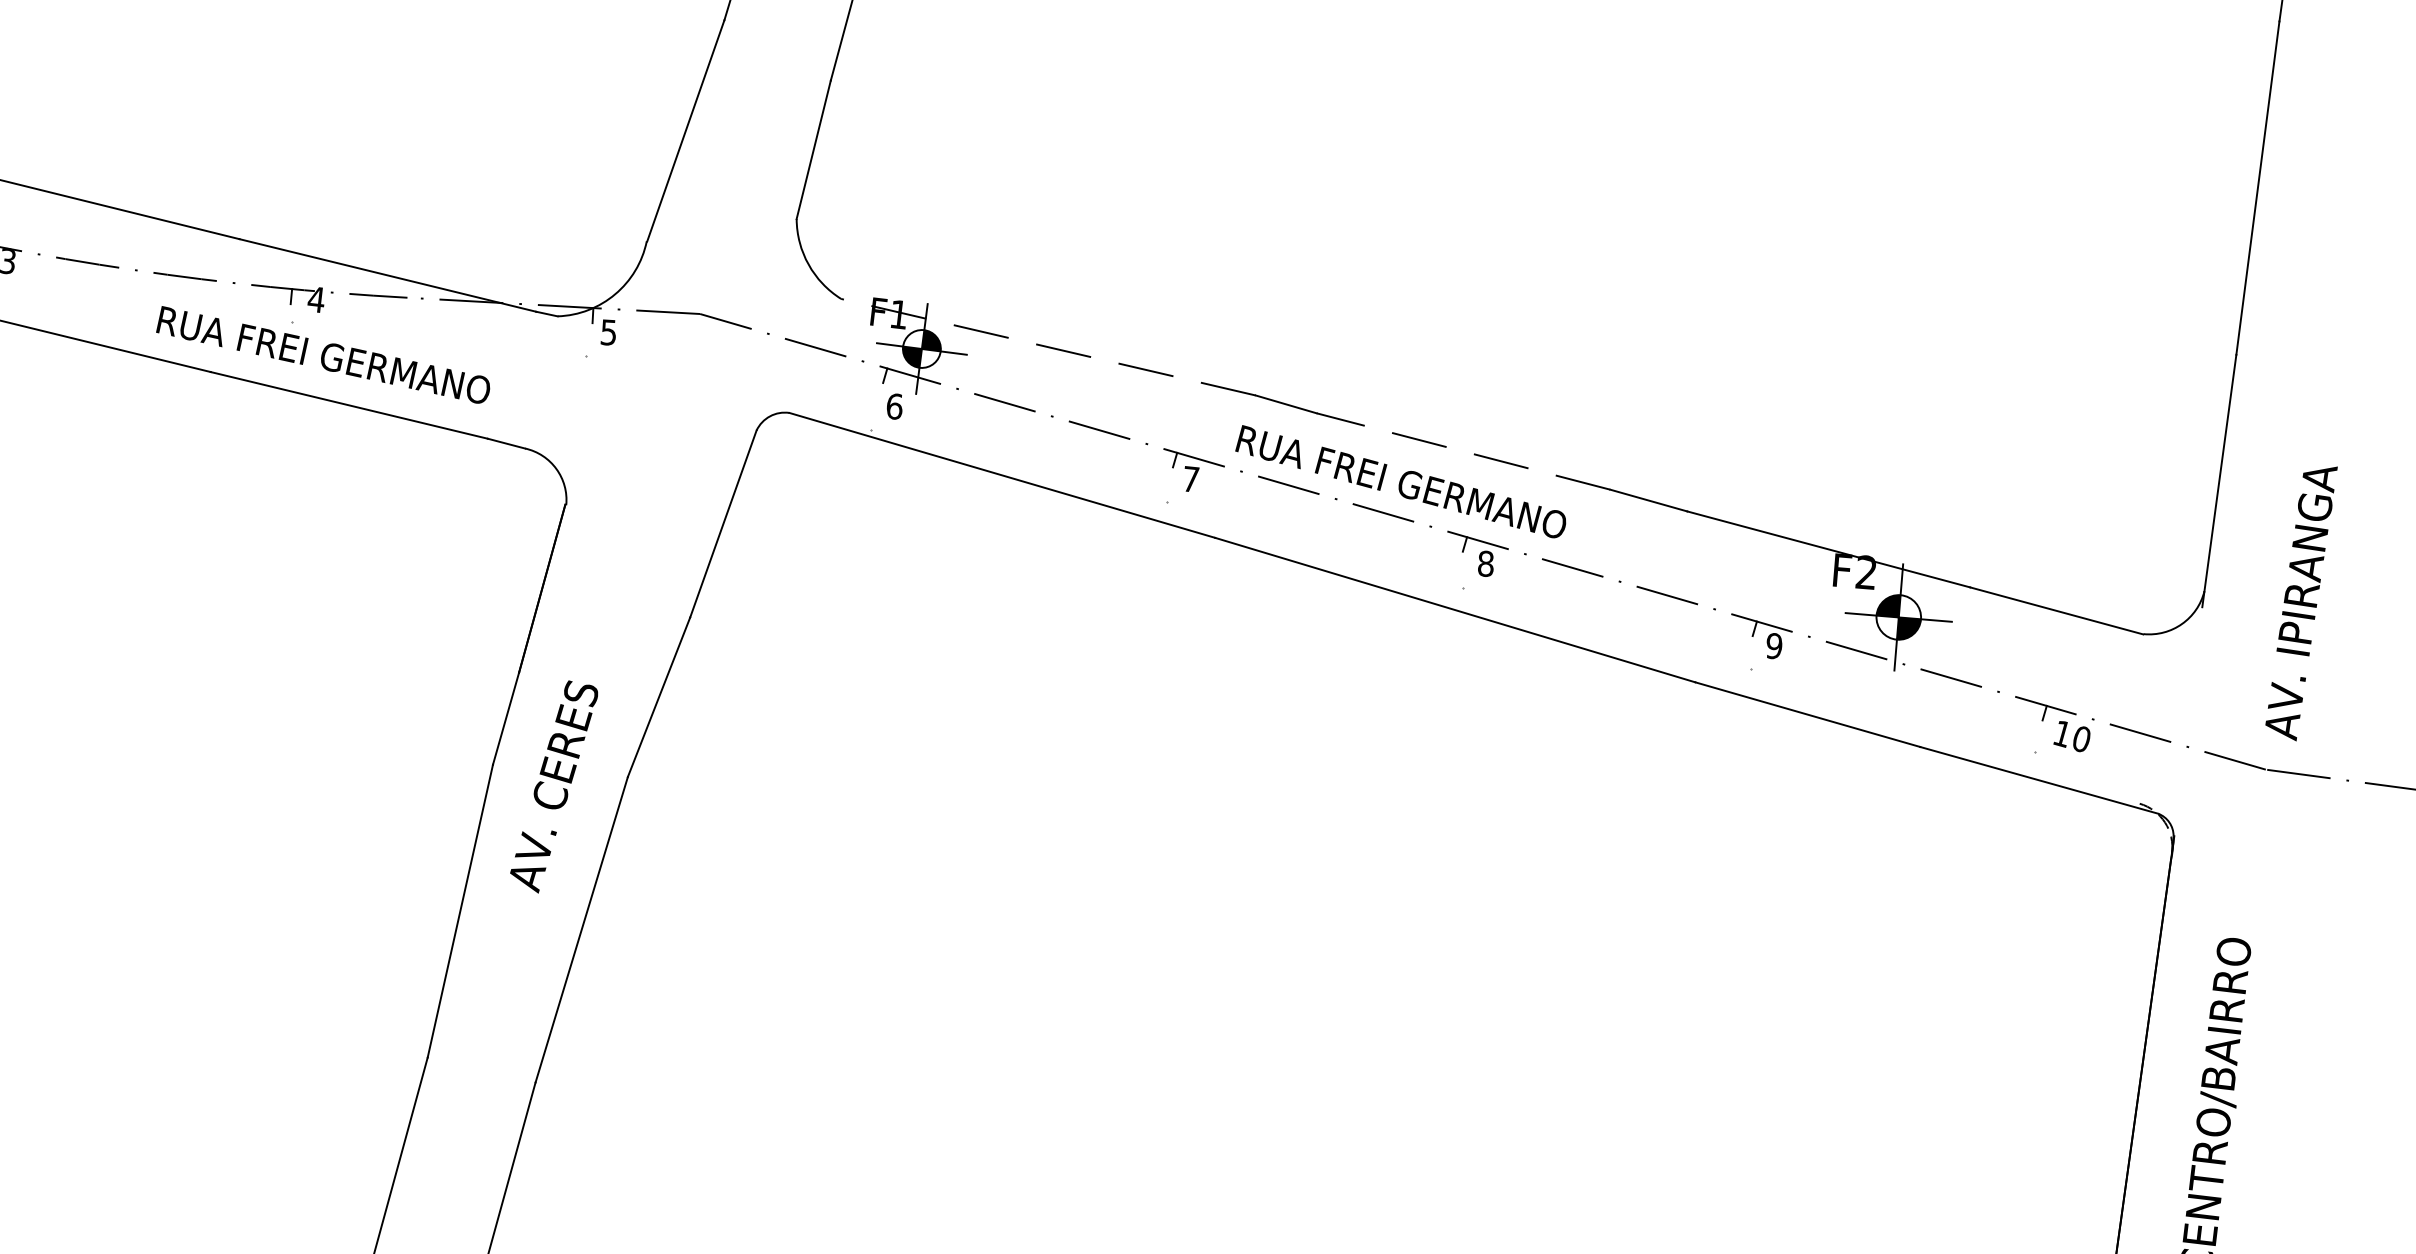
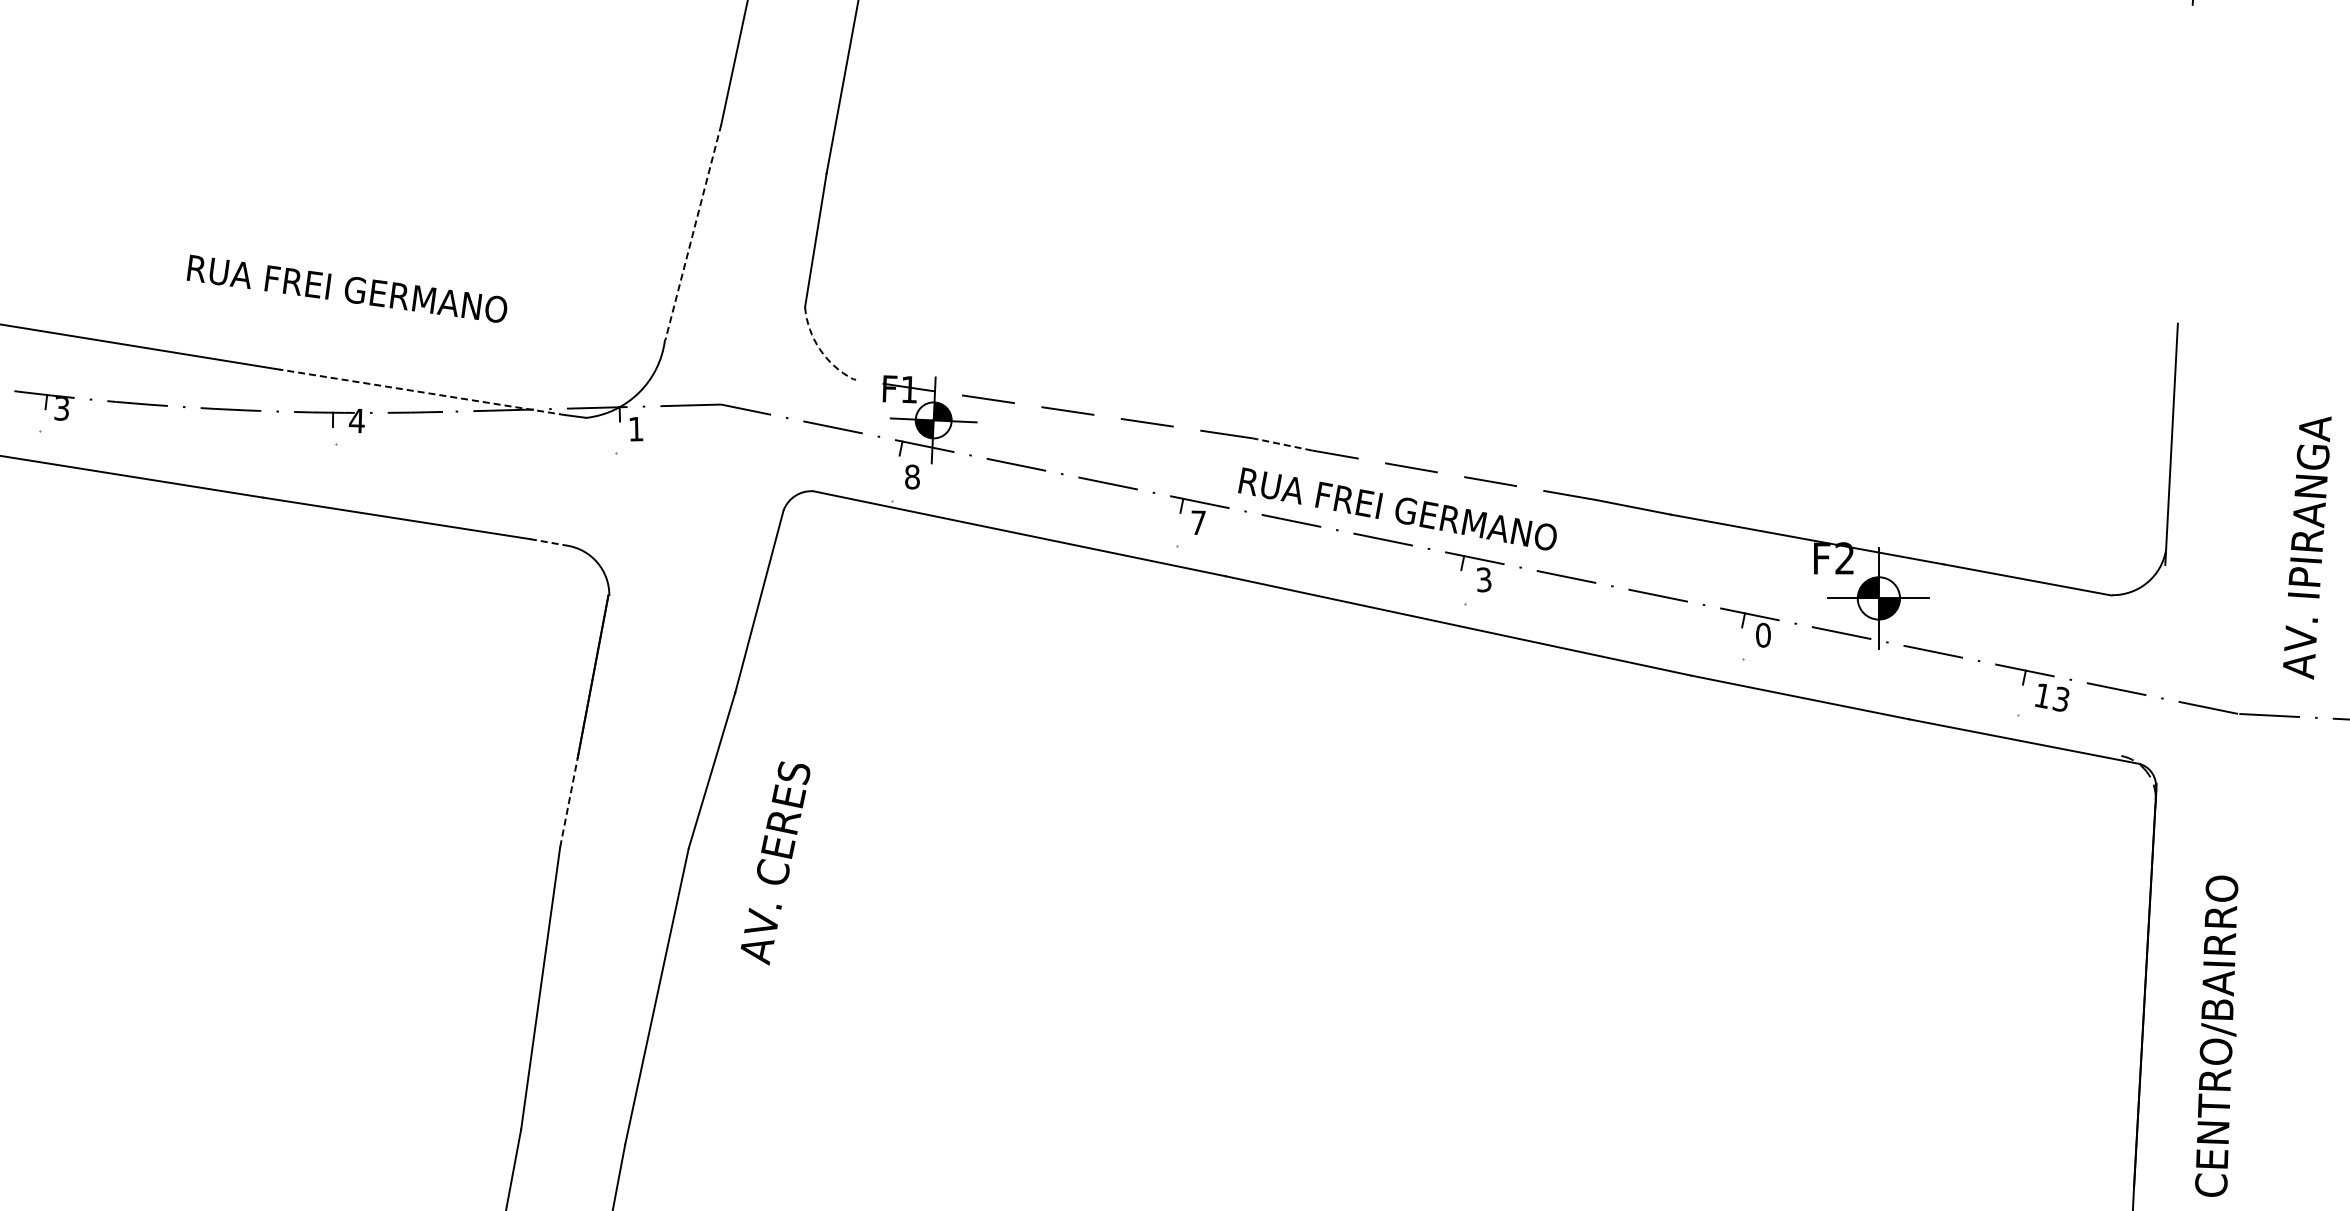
line: (685, 130) -> (693, 232), solid -> dashed
line: (2257, 187) -> (2184, 163), removed
arc: (808, 264) -> (819, 349), solid -> dashed
line: (387, 275) -> (422, 392), solid -> dashed
text: (609, 332) -> (636, 429), 5 -> 1
text: (323, 354) -> (346, 288), moved
line: (1285, 404) -> (1282, 444), solid -> dashed
text: (894, 406) -> (912, 476), 6 -> 8
line: (507, 443) -> (548, 542), solid -> dashed
text: (1486, 563) -> (1484, 579), 8 -> 3
text: (2301, 601) -> (2307, 547), moved
text: (1773, 646) -> (1762, 635), 9 -> 0
line: (506, 718) -> (569, 802), solid -> dashed
text: (2080, 738) -> (2060, 698), 10 -> 13
text: (553, 787) -> (775, 863), moved

